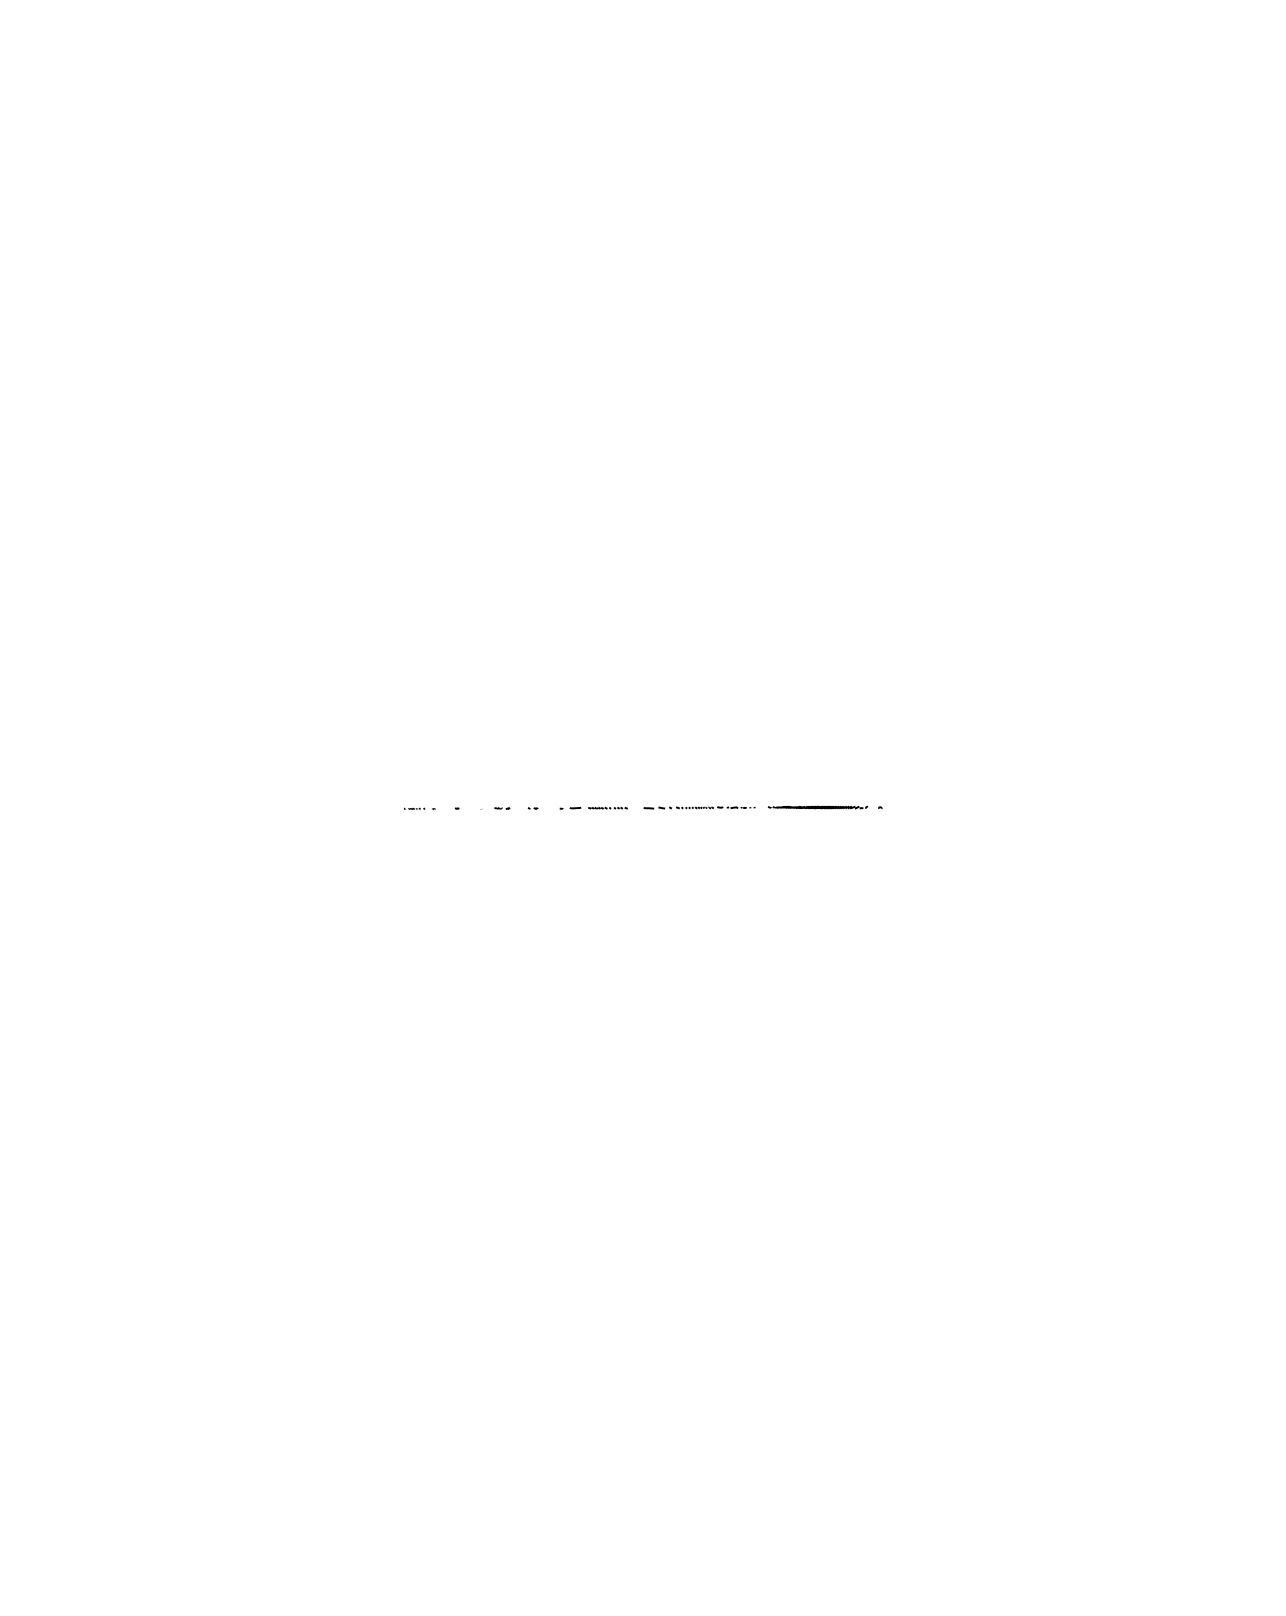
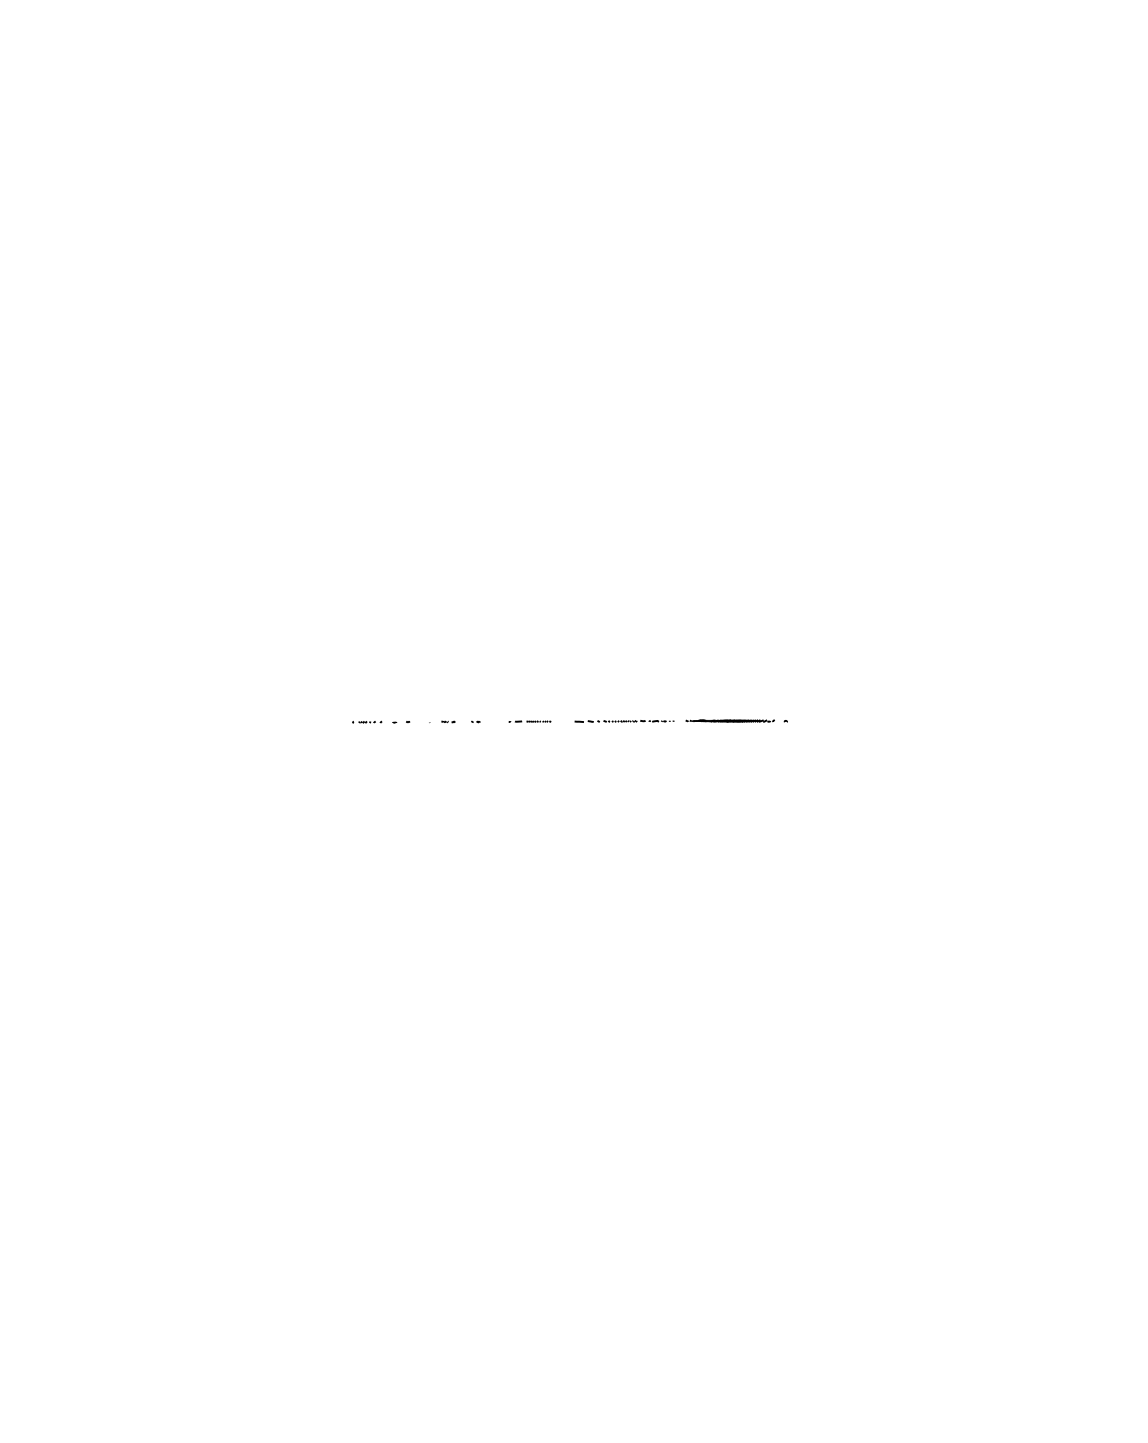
part: (593, 807) -> (529, 721), size x0.7
part: (419, 808) -> (374, 721), size x1.6

